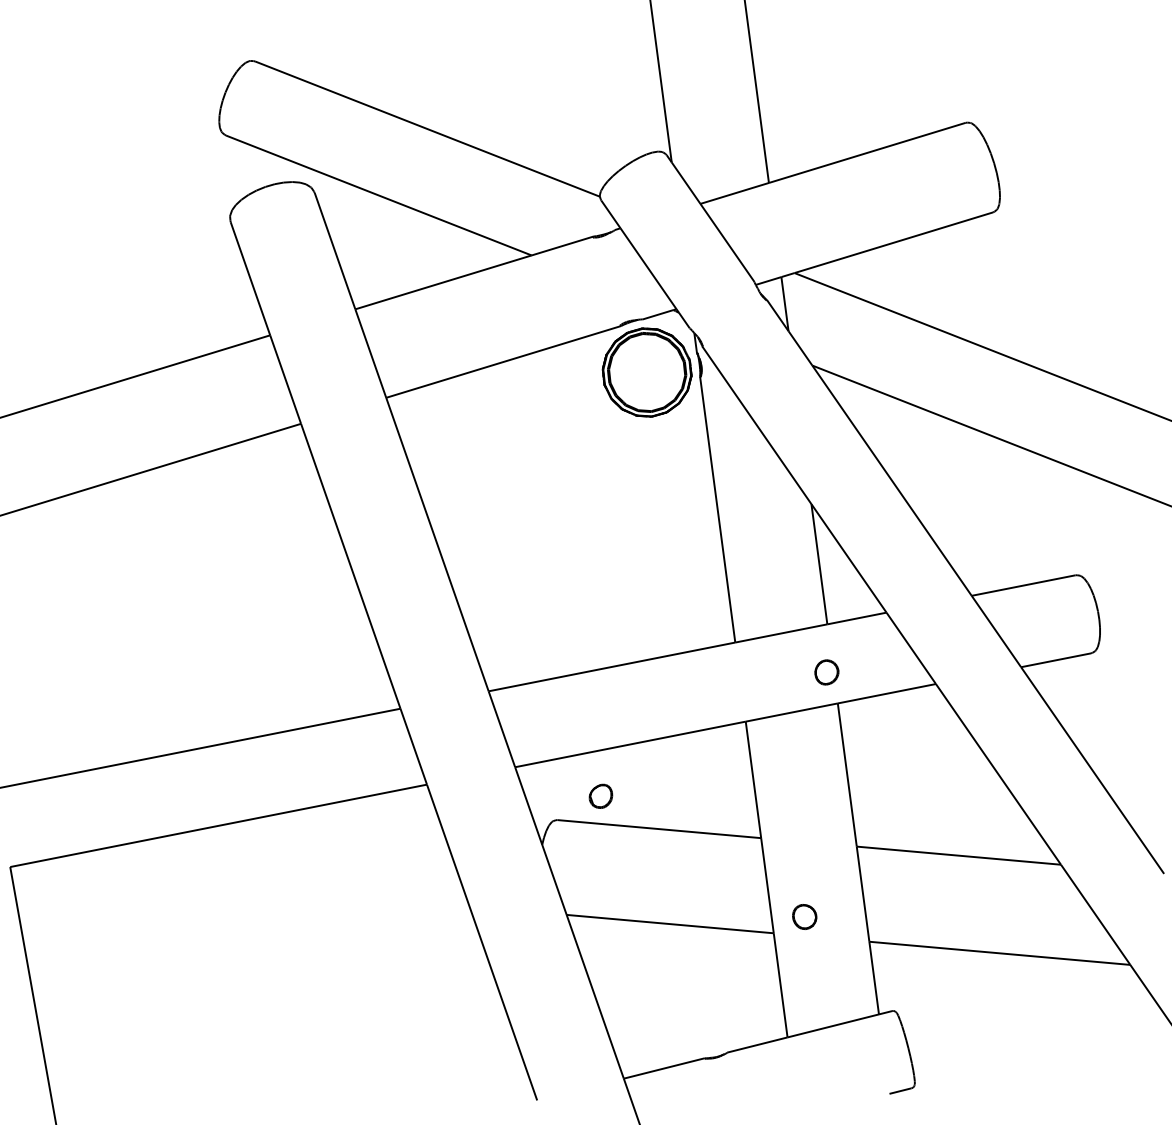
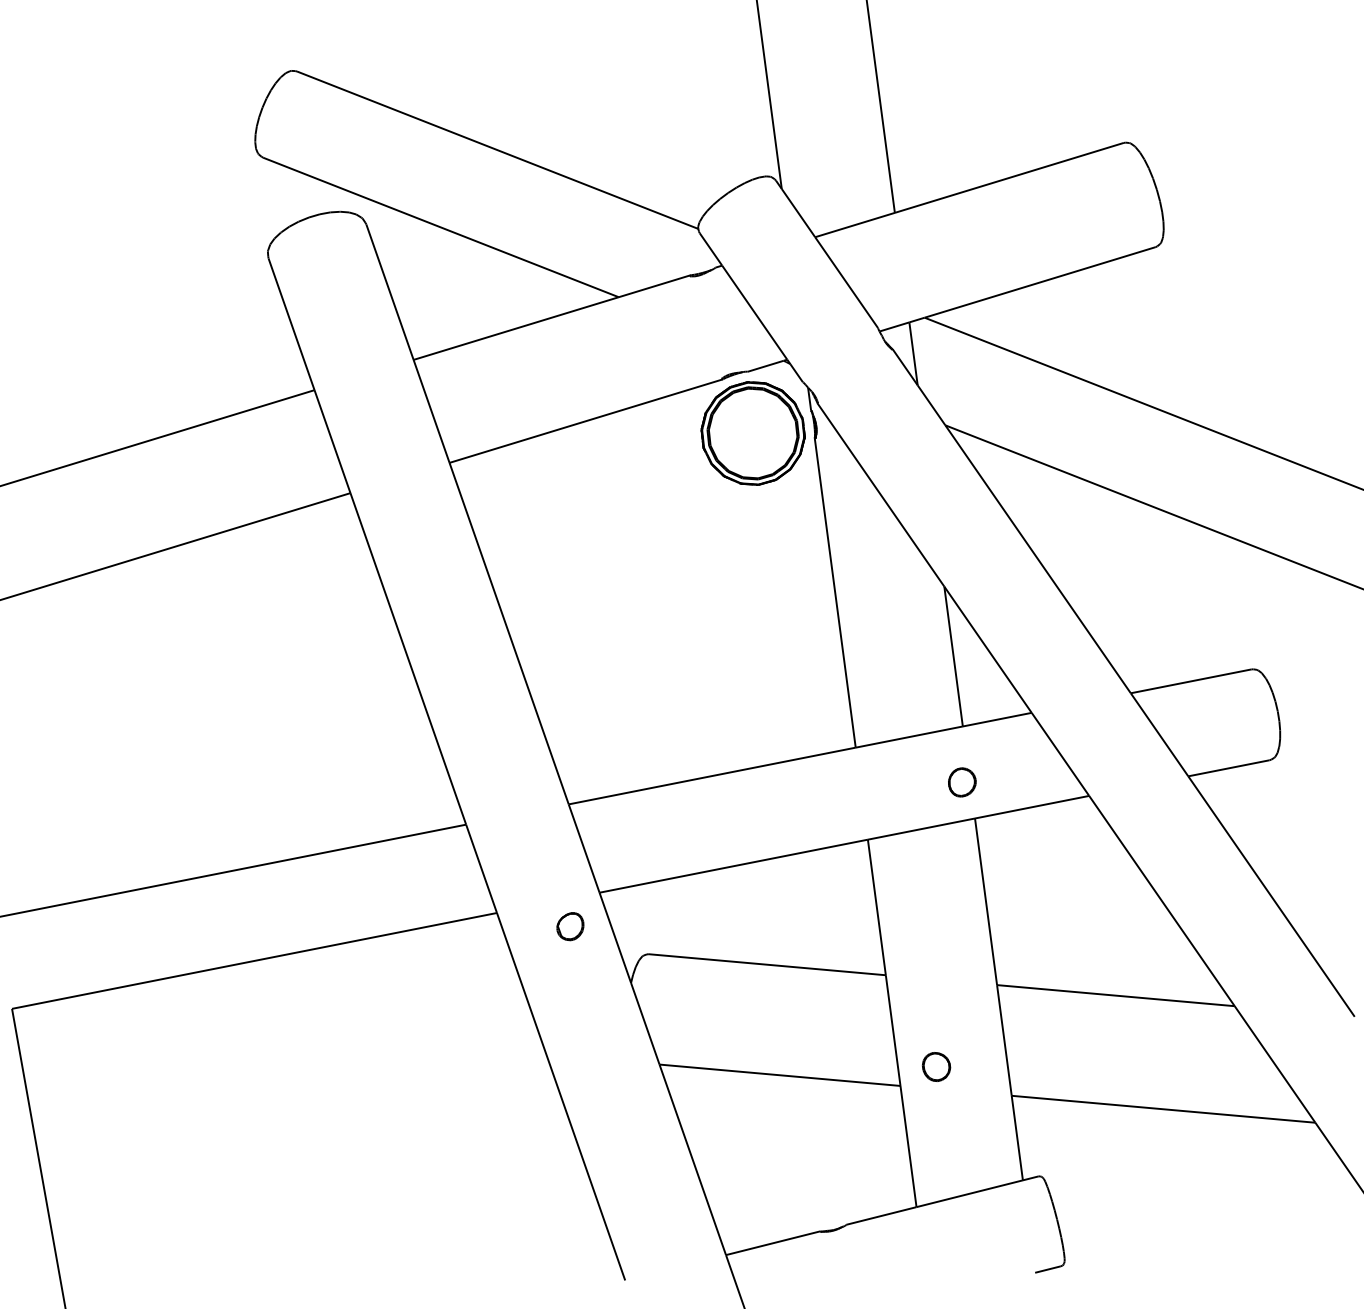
part: (601, 796) -> (570, 926), moved

